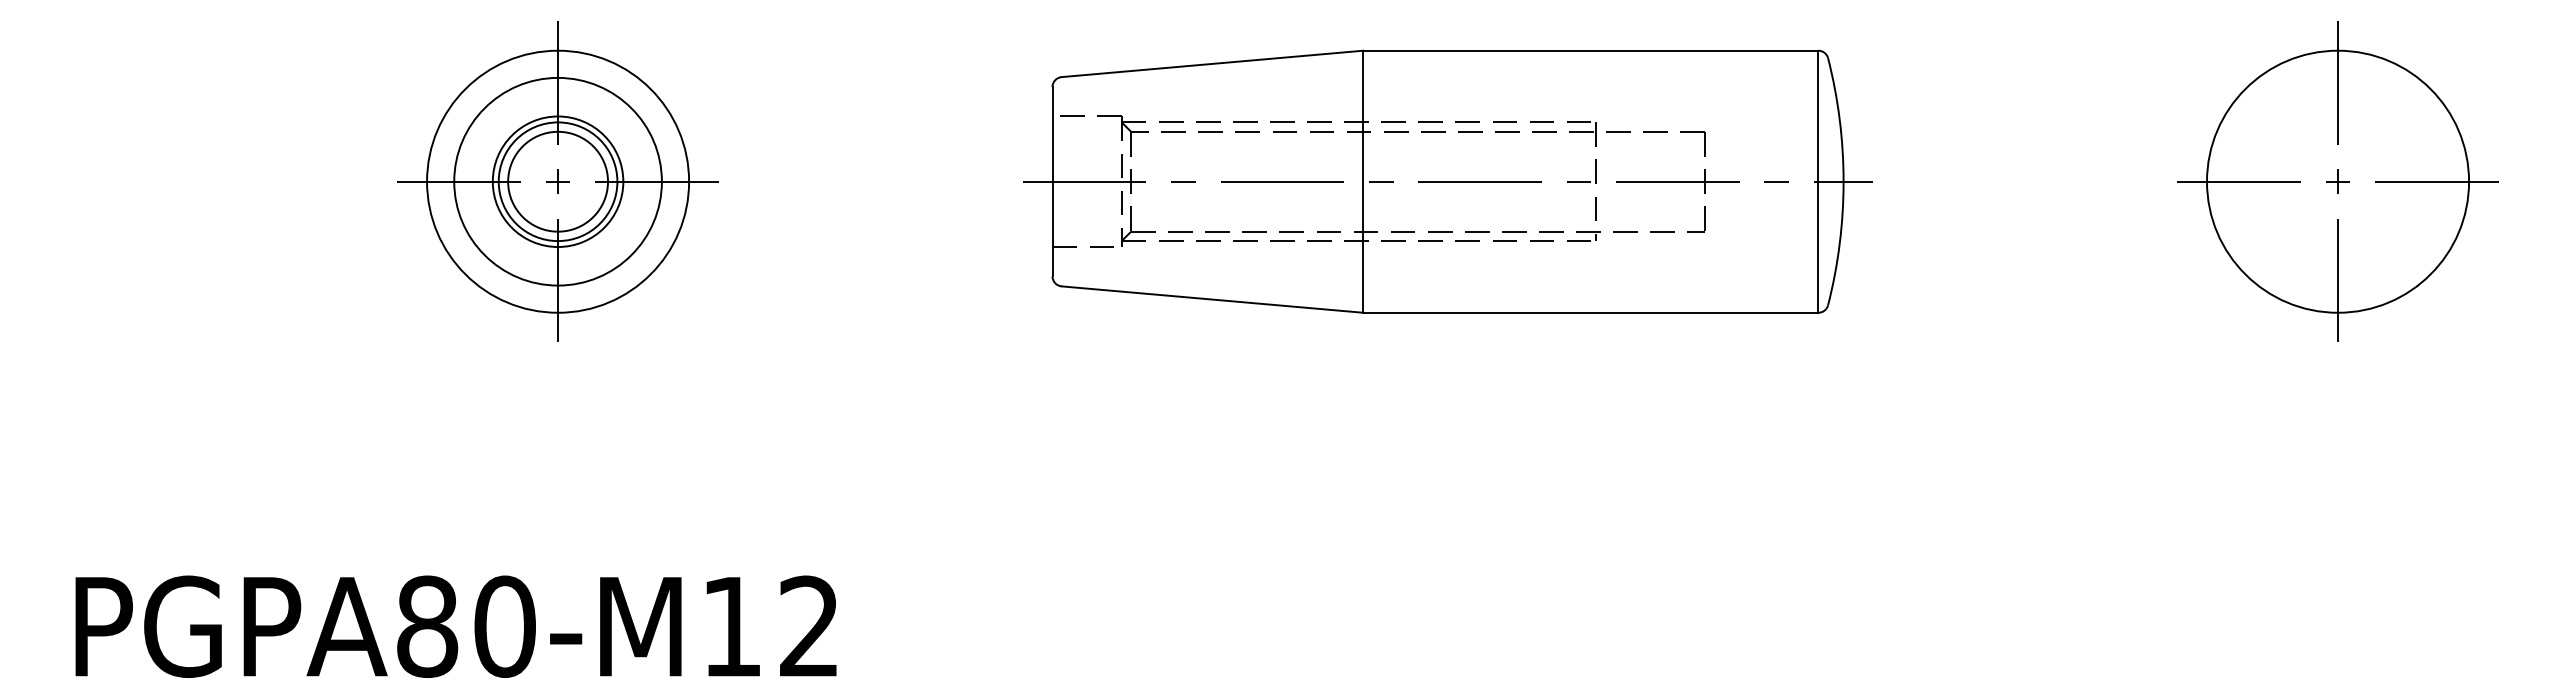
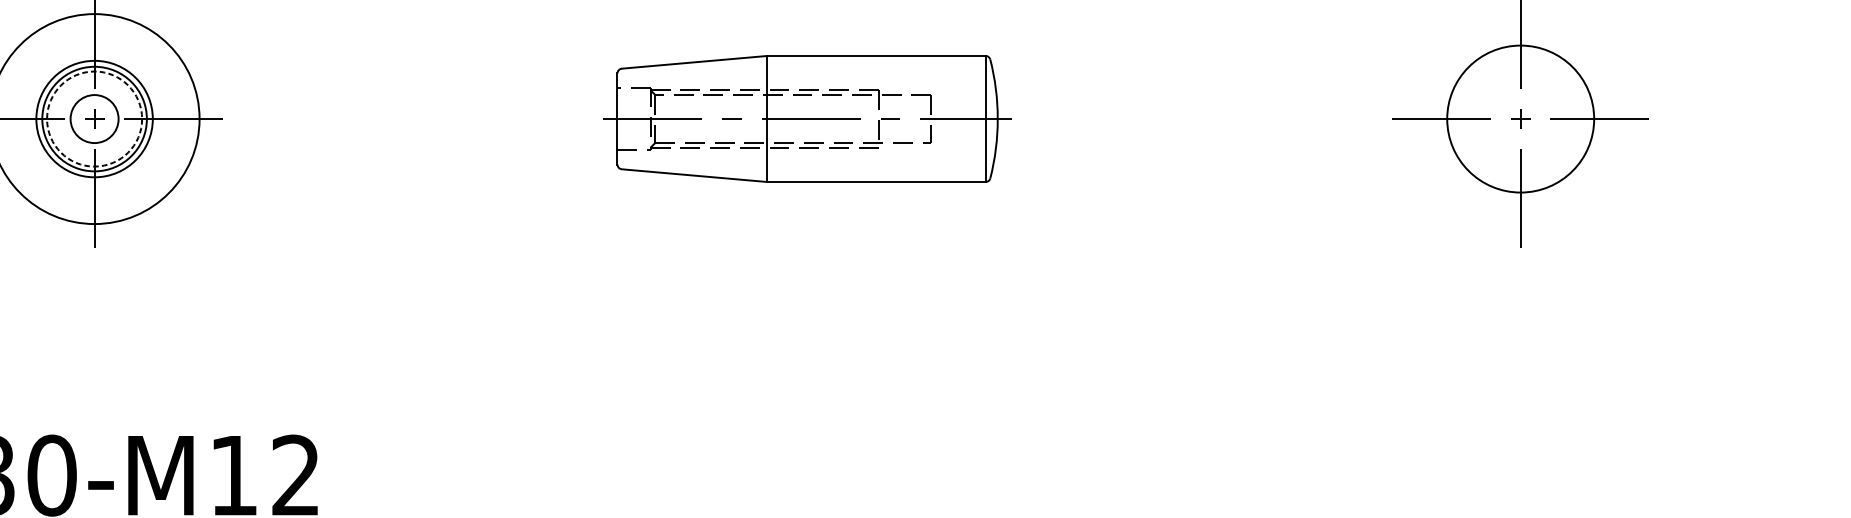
circle: (557, 181) -> (94, 118), size x0.7
circle: (557, 181) -> (94, 118), solid -> dashed
circle: (558, 181) -> (94, 118), size x0.6
part: (1447, 181) -> (807, 118), size x0.6
circle: (2338, 181) -> (1521, 118), size x0.7

